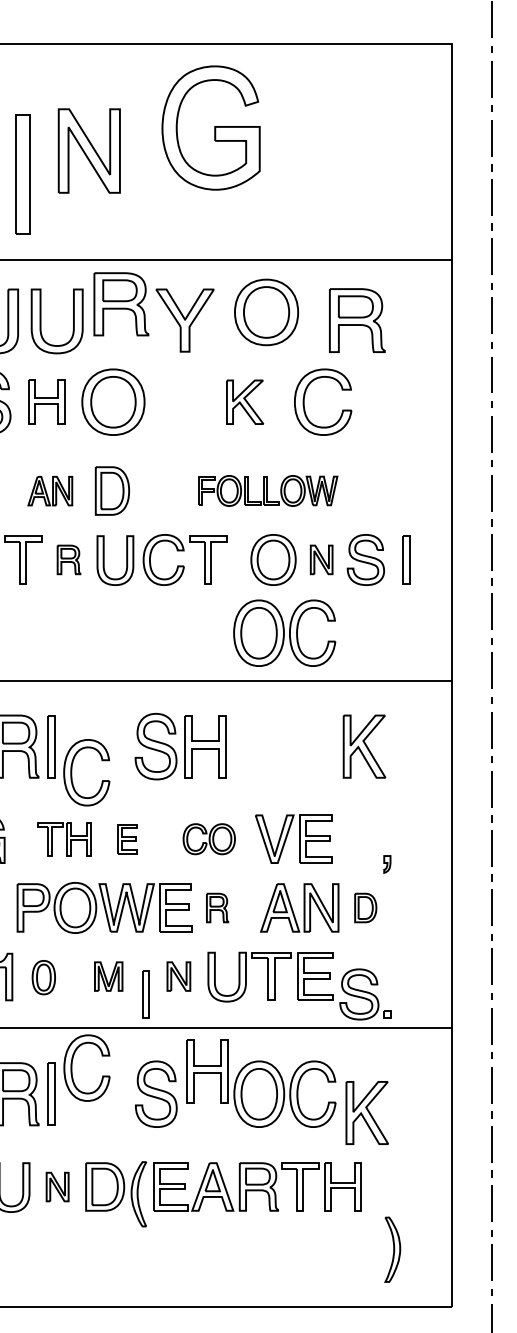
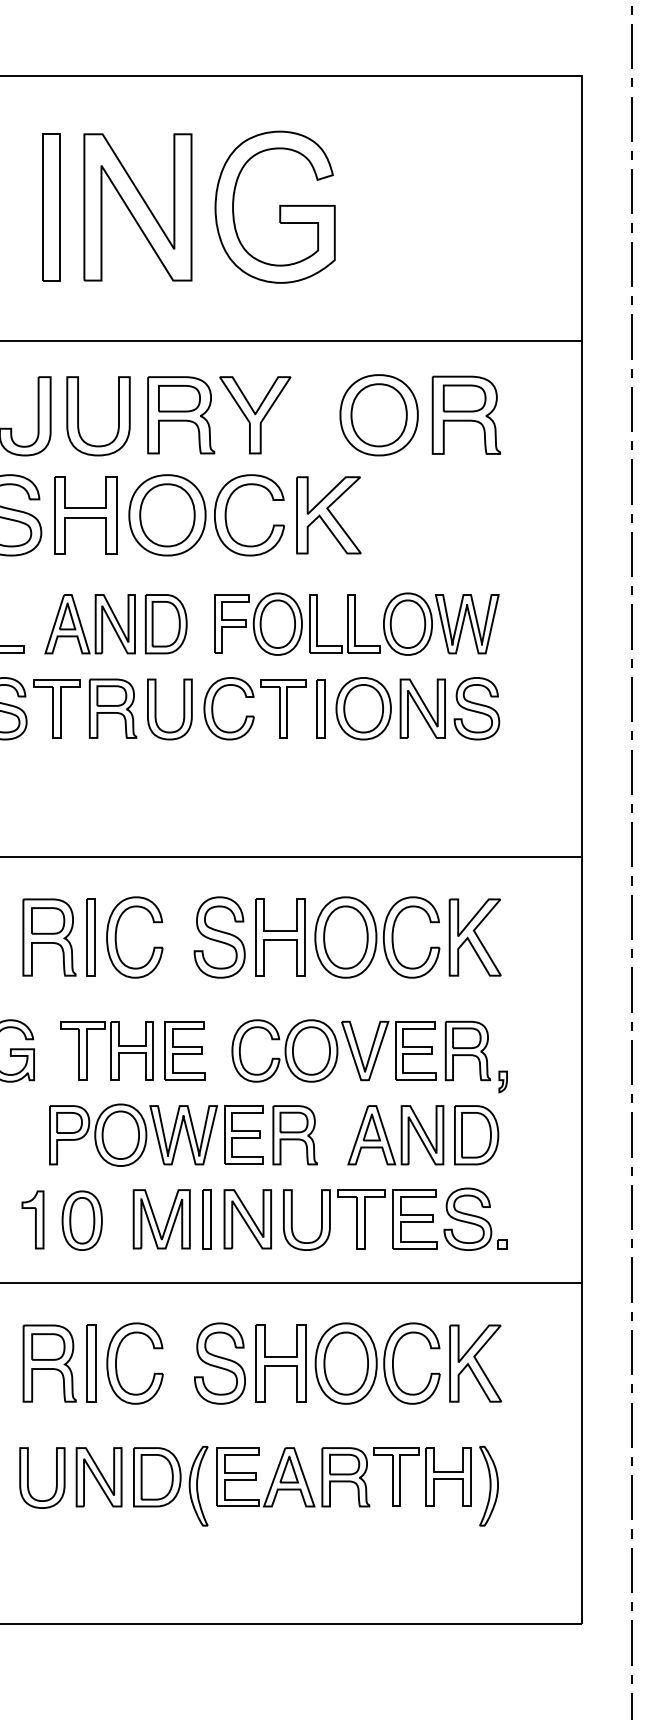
part: (210, 127) -> (274, 206), moved
part: (89, 151) -> (137, 207), size x1.43
part: (22, 174) -> (51, 207), moved
part: (121, 304) -> (181, 415), moved
part: (266, 312) -> (378, 415), moved
part: (46, 402) -> (85, 515), size x1.43
part: (244, 402) -> (328, 515), size x1.43
part: (304, 402) -> (226, 515), moved
part: (267, 490) -> (356, 623), size x1.67
part: (49, 491) -> (89, 624), size x1.67
part: (68, 559) -> (112, 708), size x1.67
part: (321, 559) -> (422, 708), size x1.67
part: (406, 559) -> (320, 708), moved
part: (284, 633) -> (377, 937), moved
part: (71, 772) -> (116, 937), moved
part: (63, 838) -> (106, 1050), size x1.43
part: (127, 838) -> (184, 1050), size x1.67
part: (208, 838) -> (284, 1050), size x1.67
part: (358, 838) -> (467, 1050), added
part: (217, 908) -> (294, 1135), size x1.67
part: (365, 908) -> (476, 1135), size x1.67
part: (108, 976) -> (161, 1219), size x1.67
part: (178, 976) -> (247, 1219), size x1.67
part: (43, 977) -> (81, 1220), size x1.43
part: (365, 993) -> (475, 1218), moved
part: (145, 994) -> (206, 1219), moved
part: (72, 1063) -> (117, 1358), moved
part: (207, 1071) -> (280, 1363), moved
part: (367, 1112) -> (475, 1363), moved
part: (57, 1187) -> (98, 1477), size x1.67
part: (392, 1249) -> (488, 1486), moved

